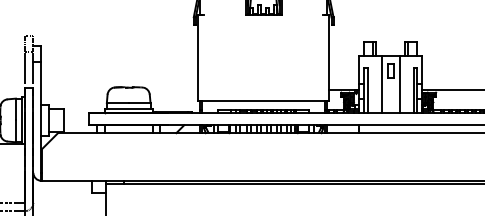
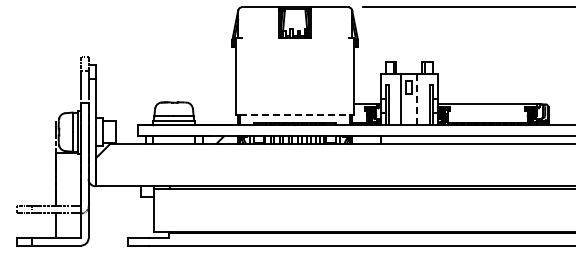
line: (399, 84) -> (417, 99), solid -> dashed
line: (264, 100) -> (295, 114), solid -> dashed

